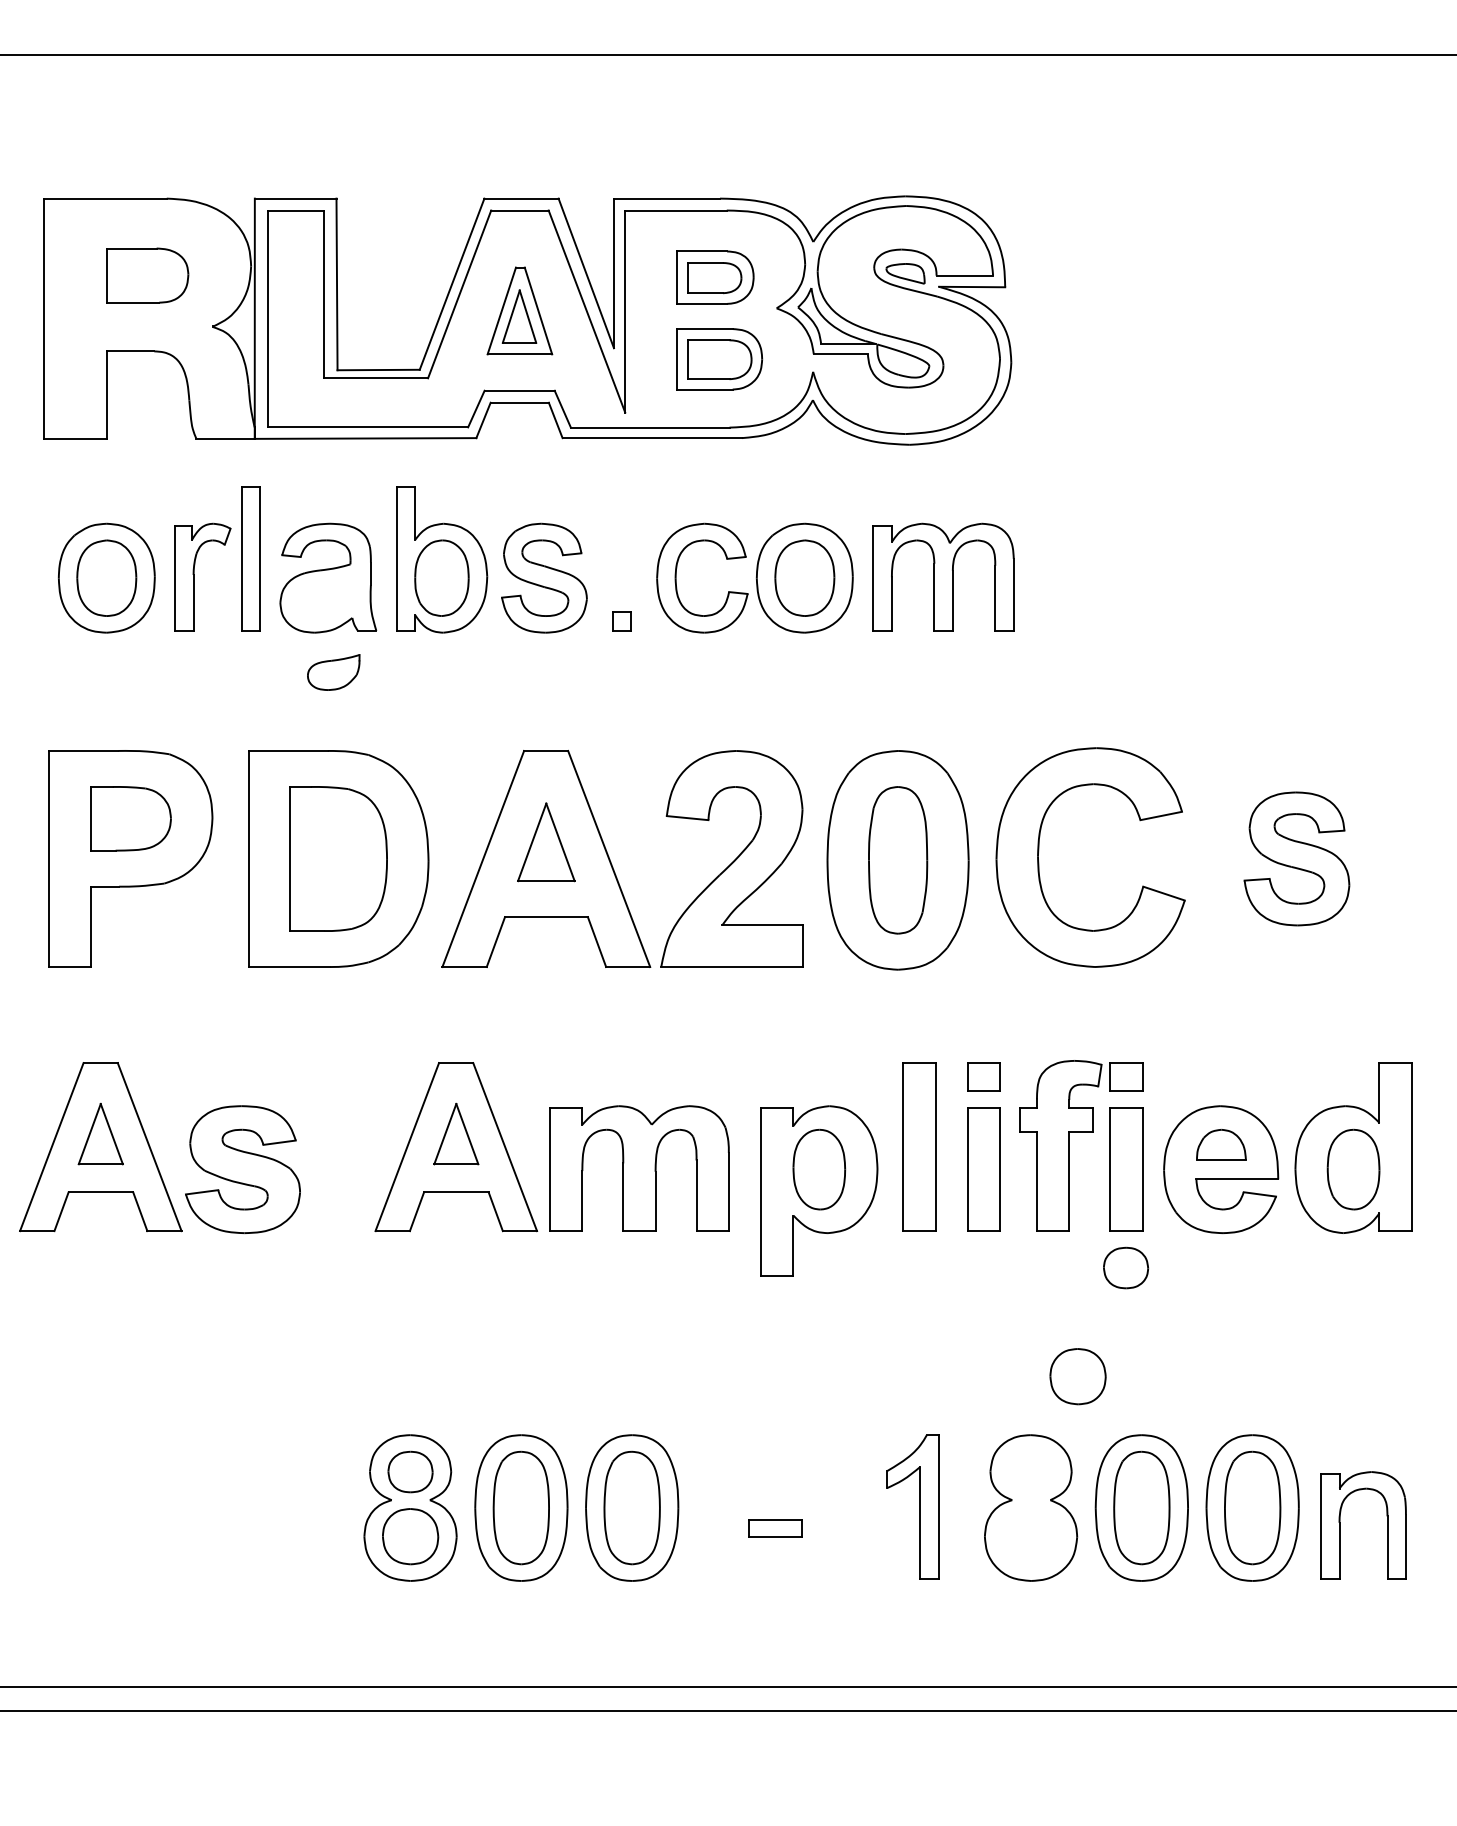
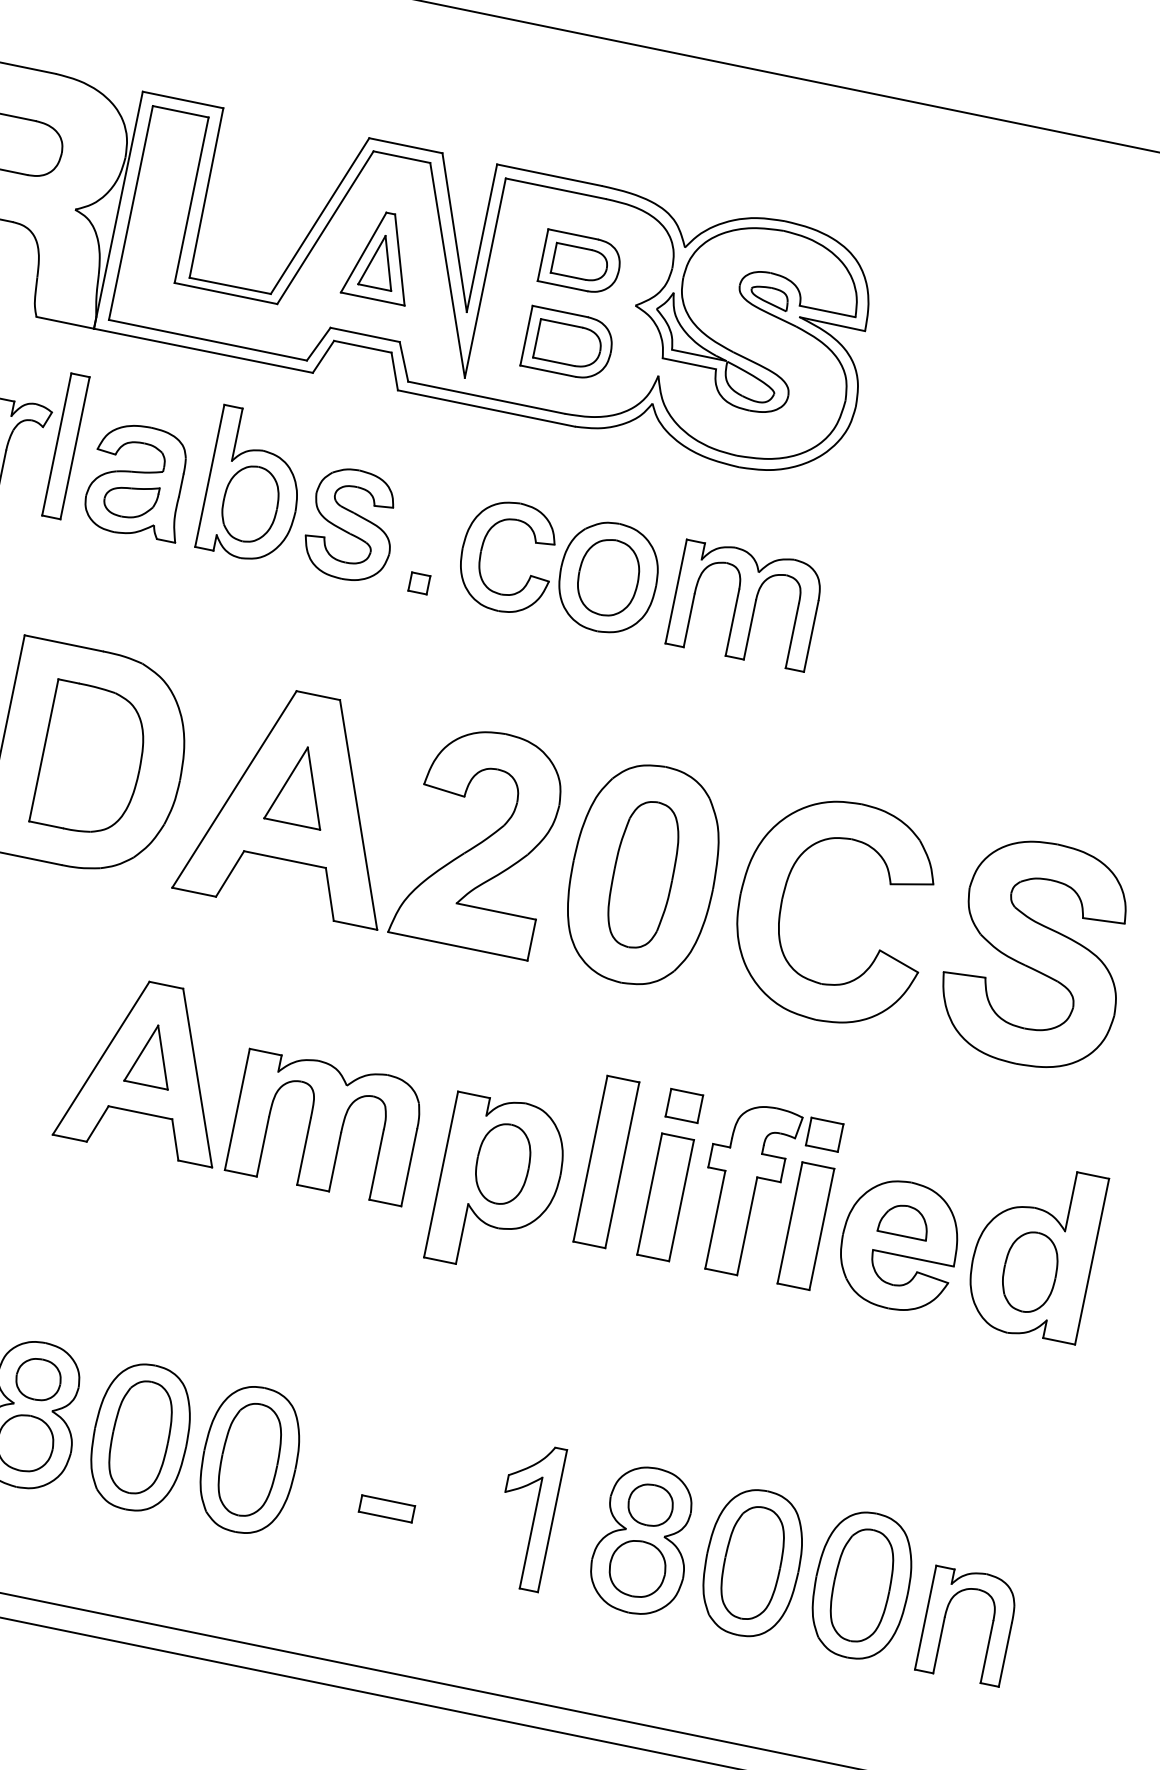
part: (333, 672) -> (130, 500), moved
part: (1296, 858) -> (1036, 953), size x1.67
part: (1126, 1267) -> (651, 1504), moved
part: (1077, 1376) -> (637, 1568), moved

